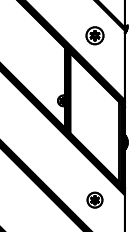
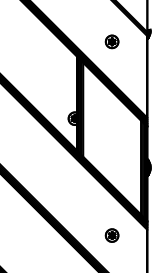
part: (94, 35) -> (111, 41), size x0.62
part: (94, 199) -> (111, 234), size x0.71

